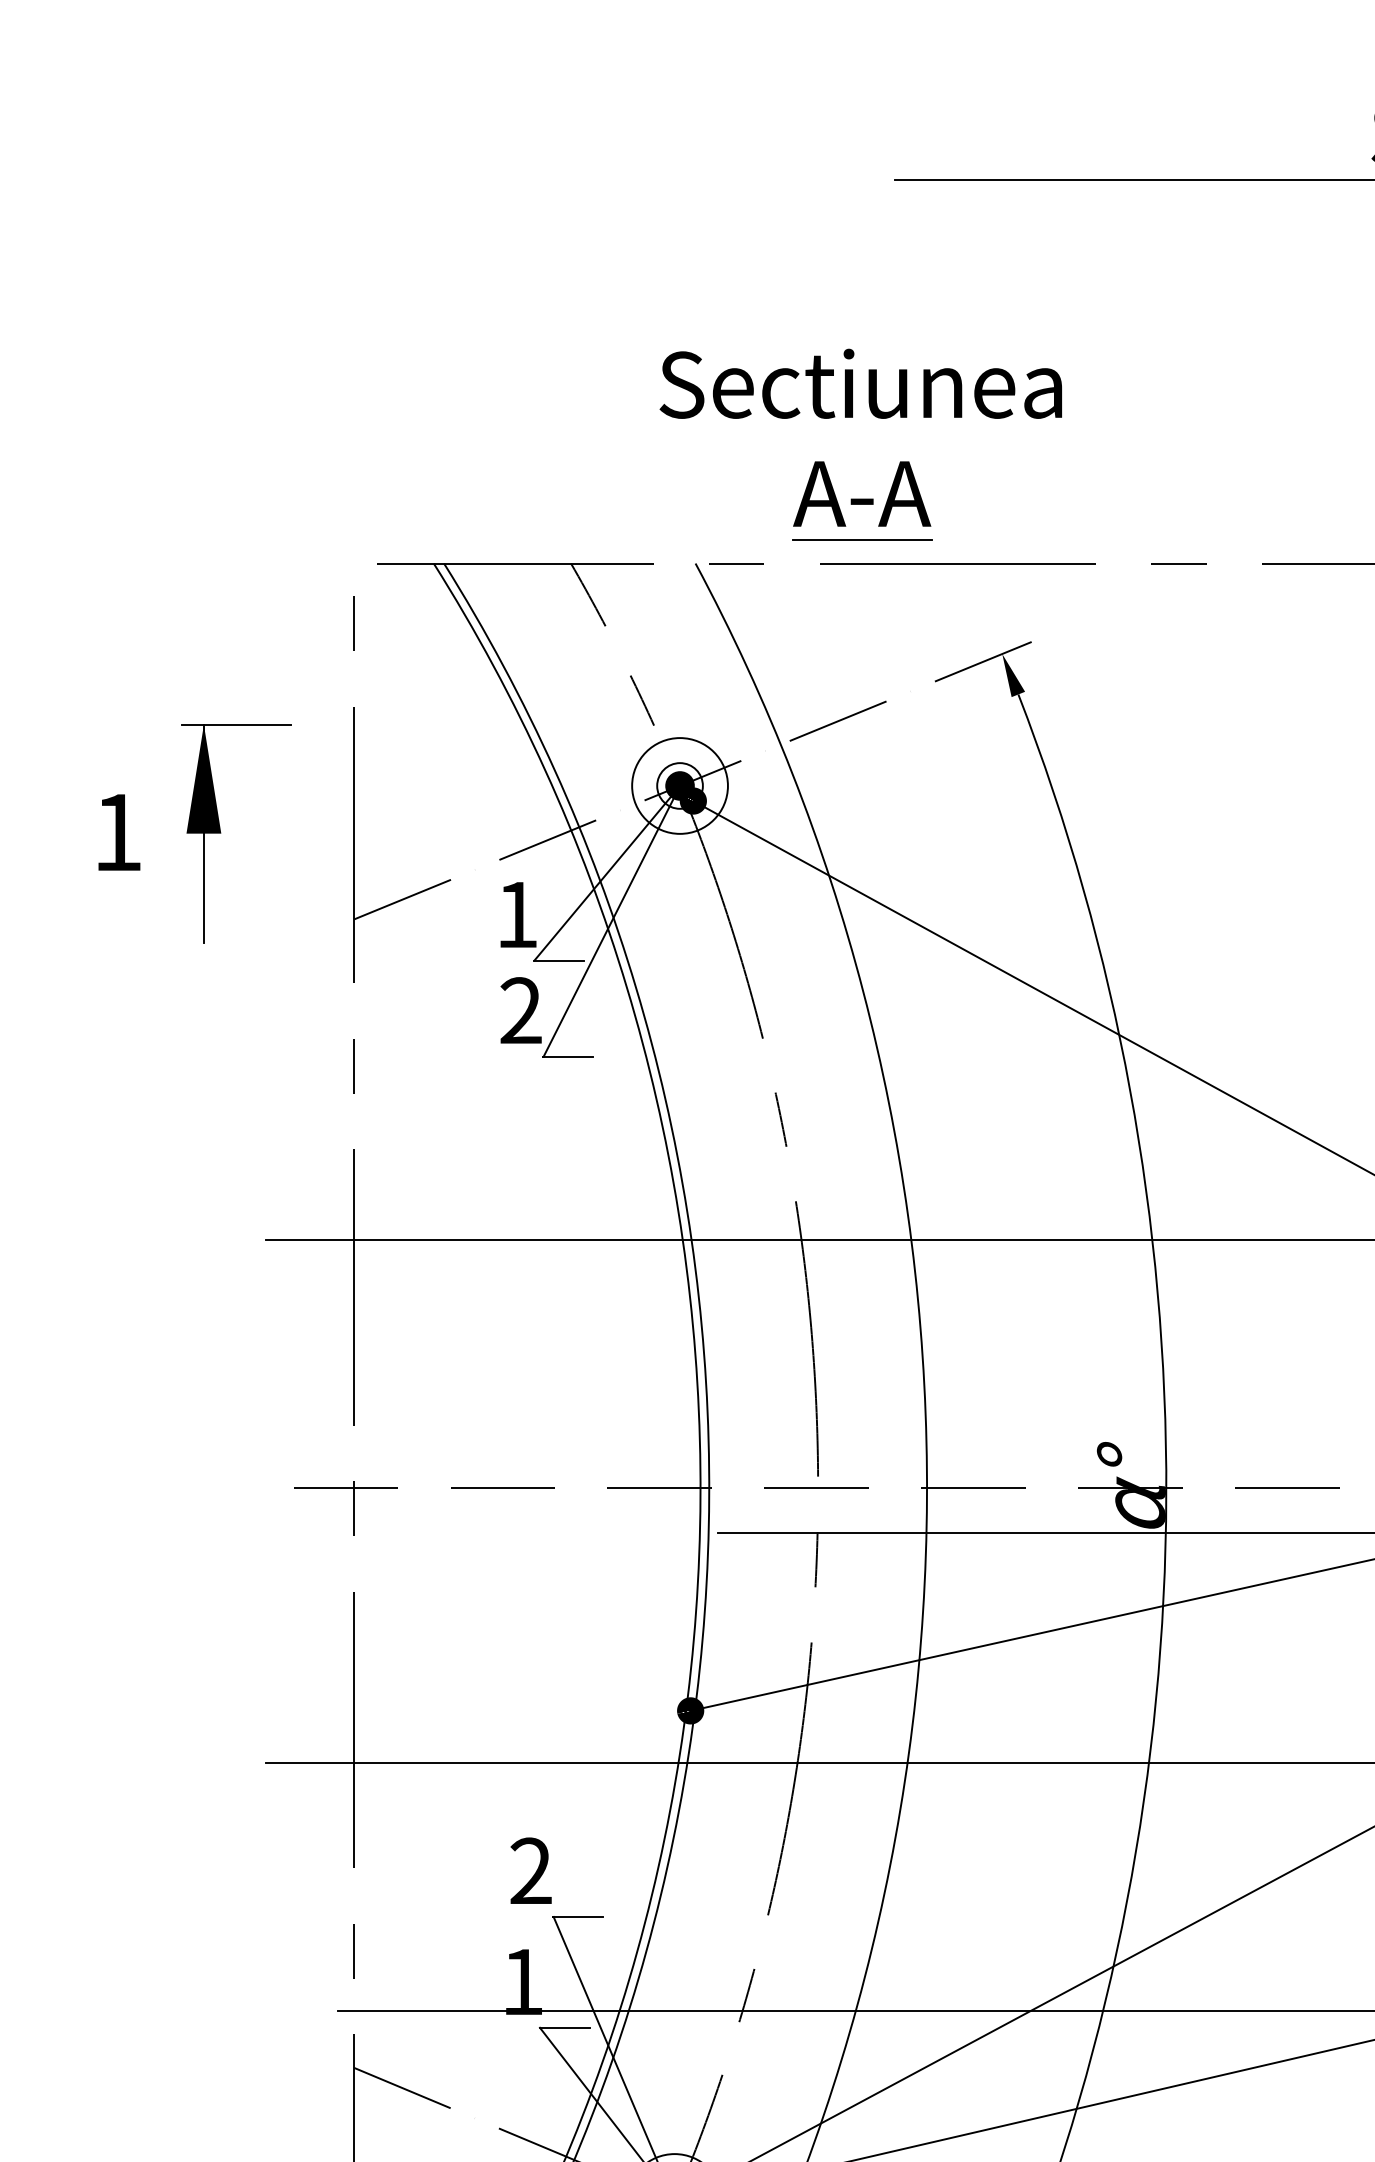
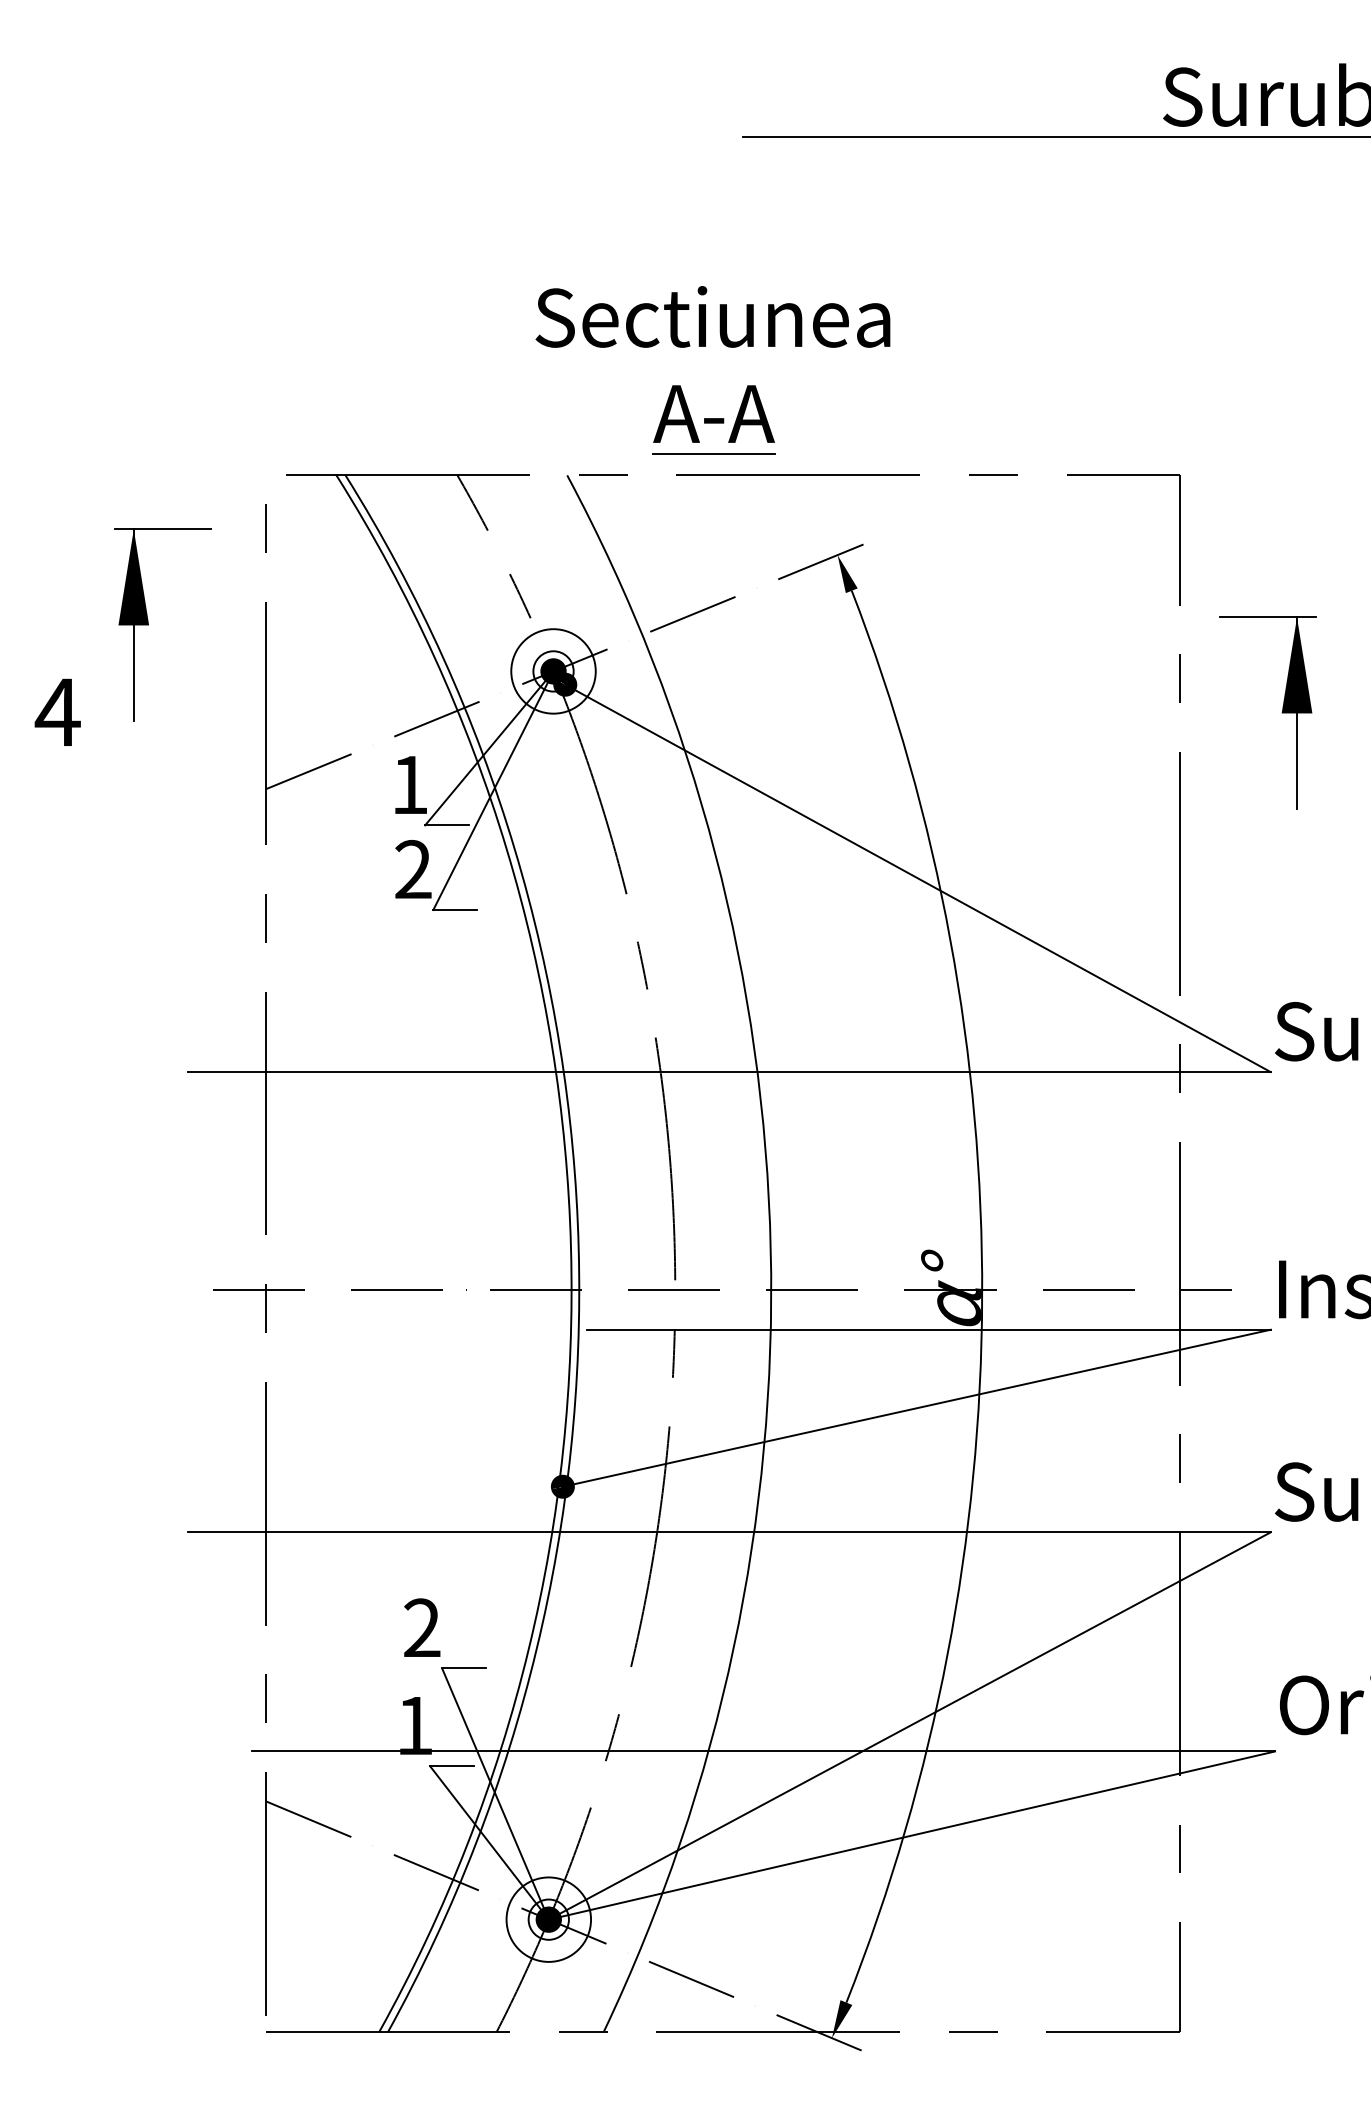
text: (117, 831) -> (57, 711), 1 -> 4
part: (220, 832) -> (148, 624), moved

